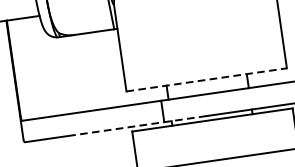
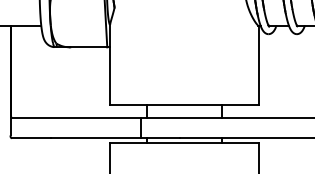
line: (206, 80) -> (184, 105), dashed -> solid
line: (136, 126) -> (114, 138), dashed -> solid

